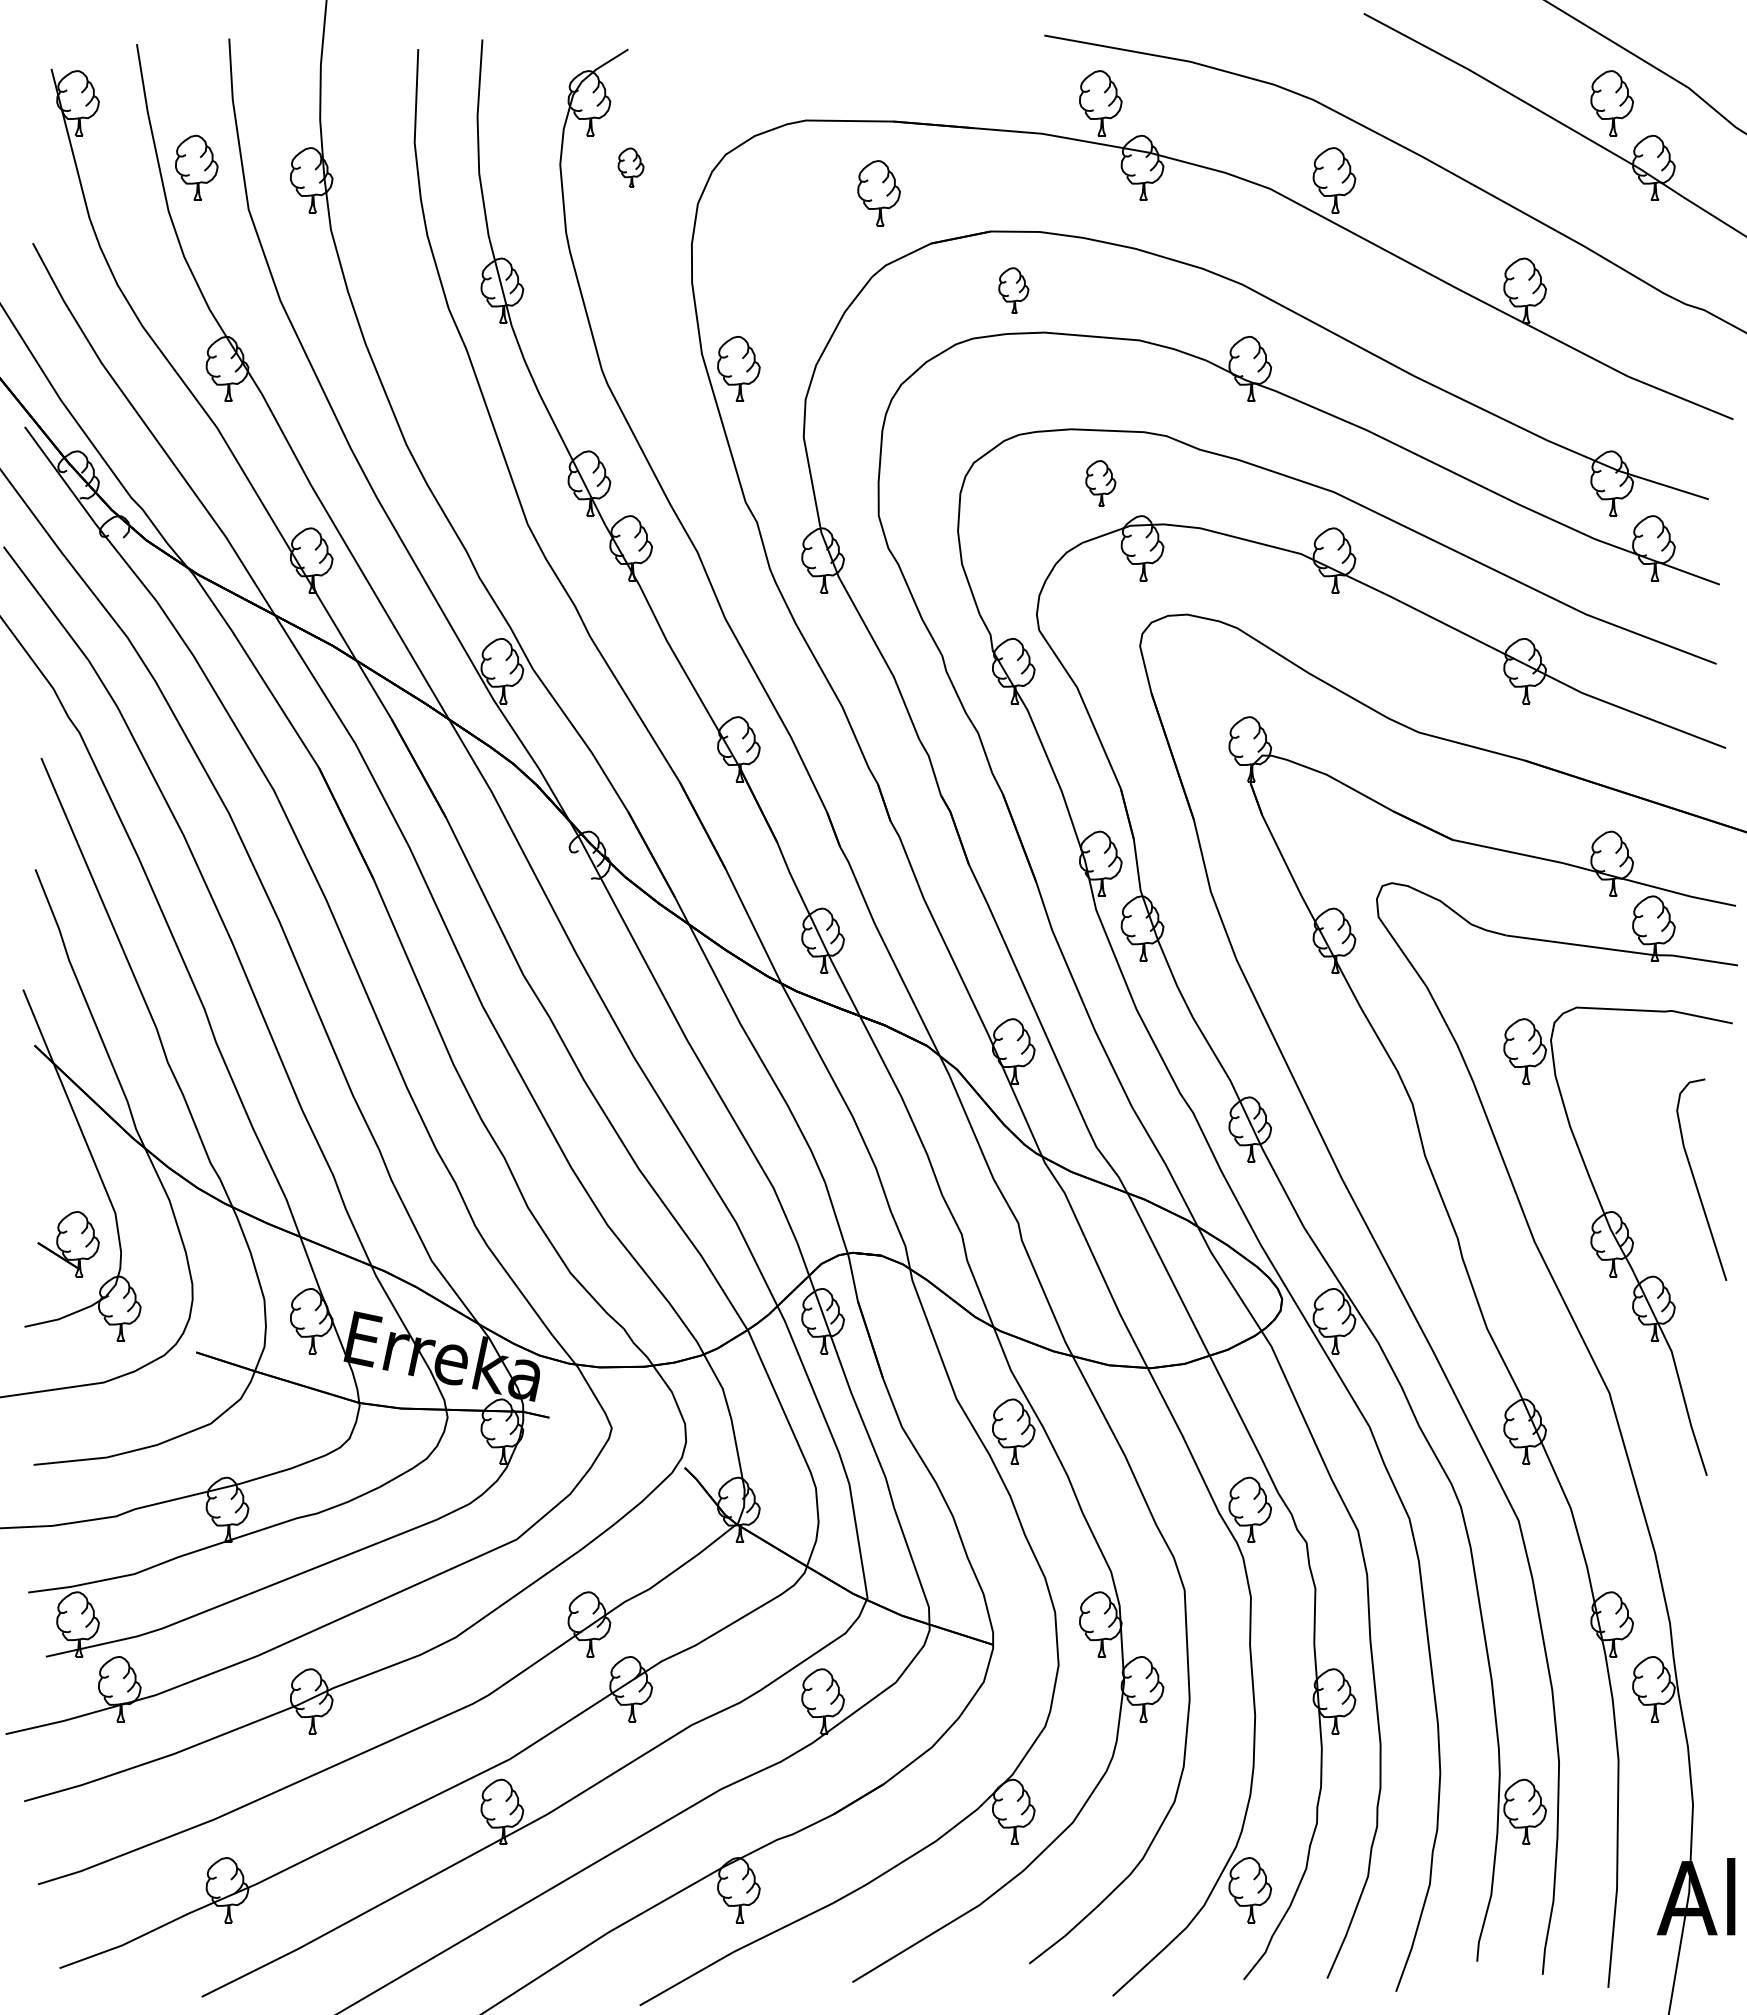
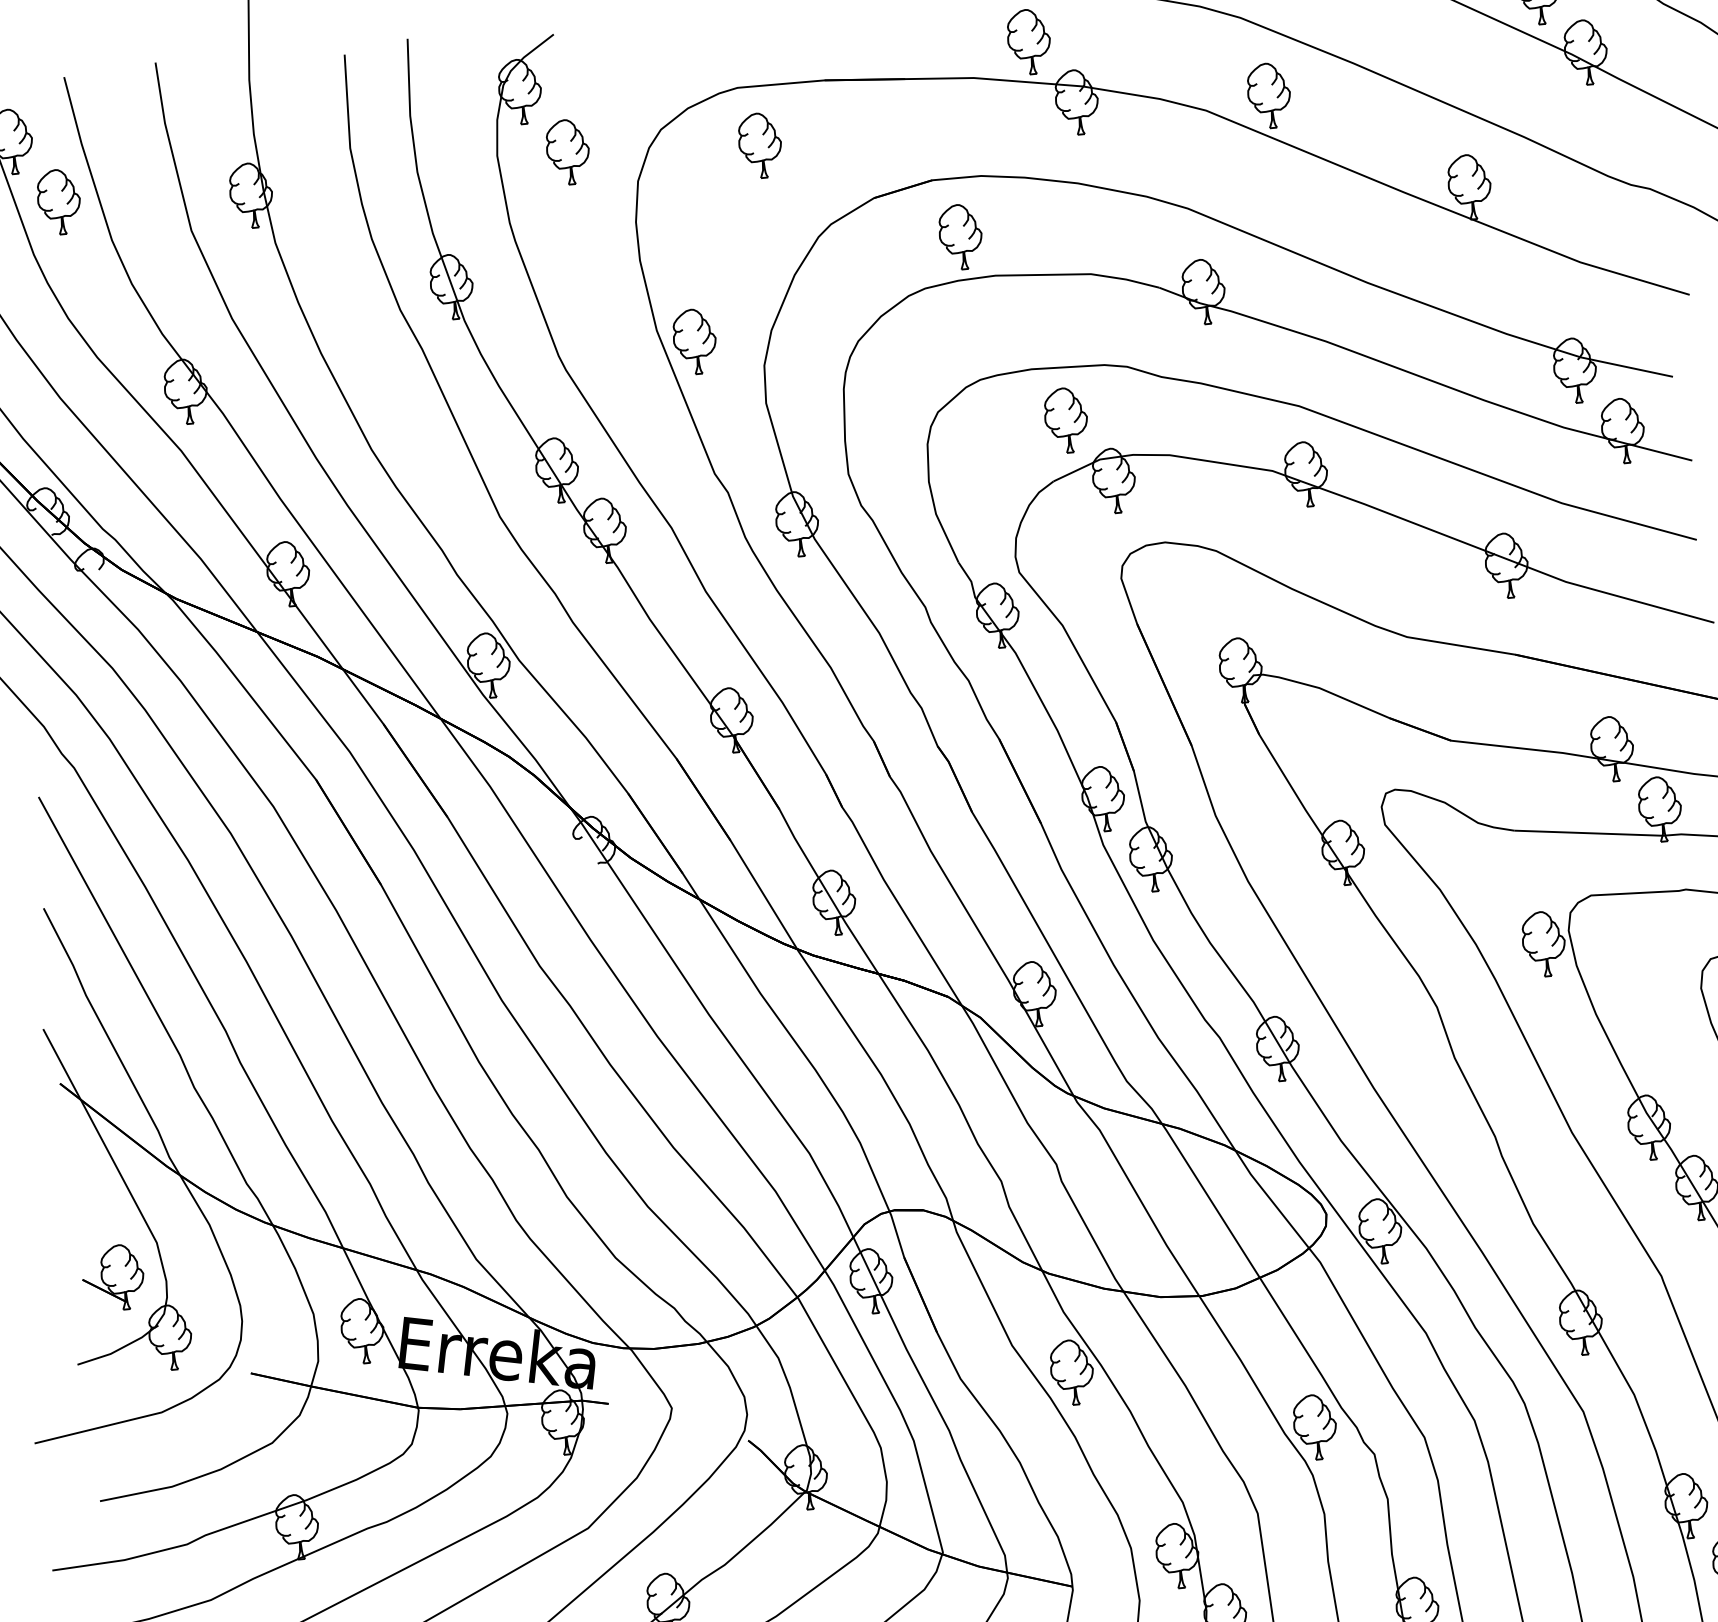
part: (196, 167) -> (58, 201), moved
part: (630, 167) -> (567, 151), size x1.67
part: (878, 193) -> (759, 145), moved
part: (1013, 290) -> (960, 236), size x1.43
part: (1100, 483) -> (1066, 420), size x1.43

